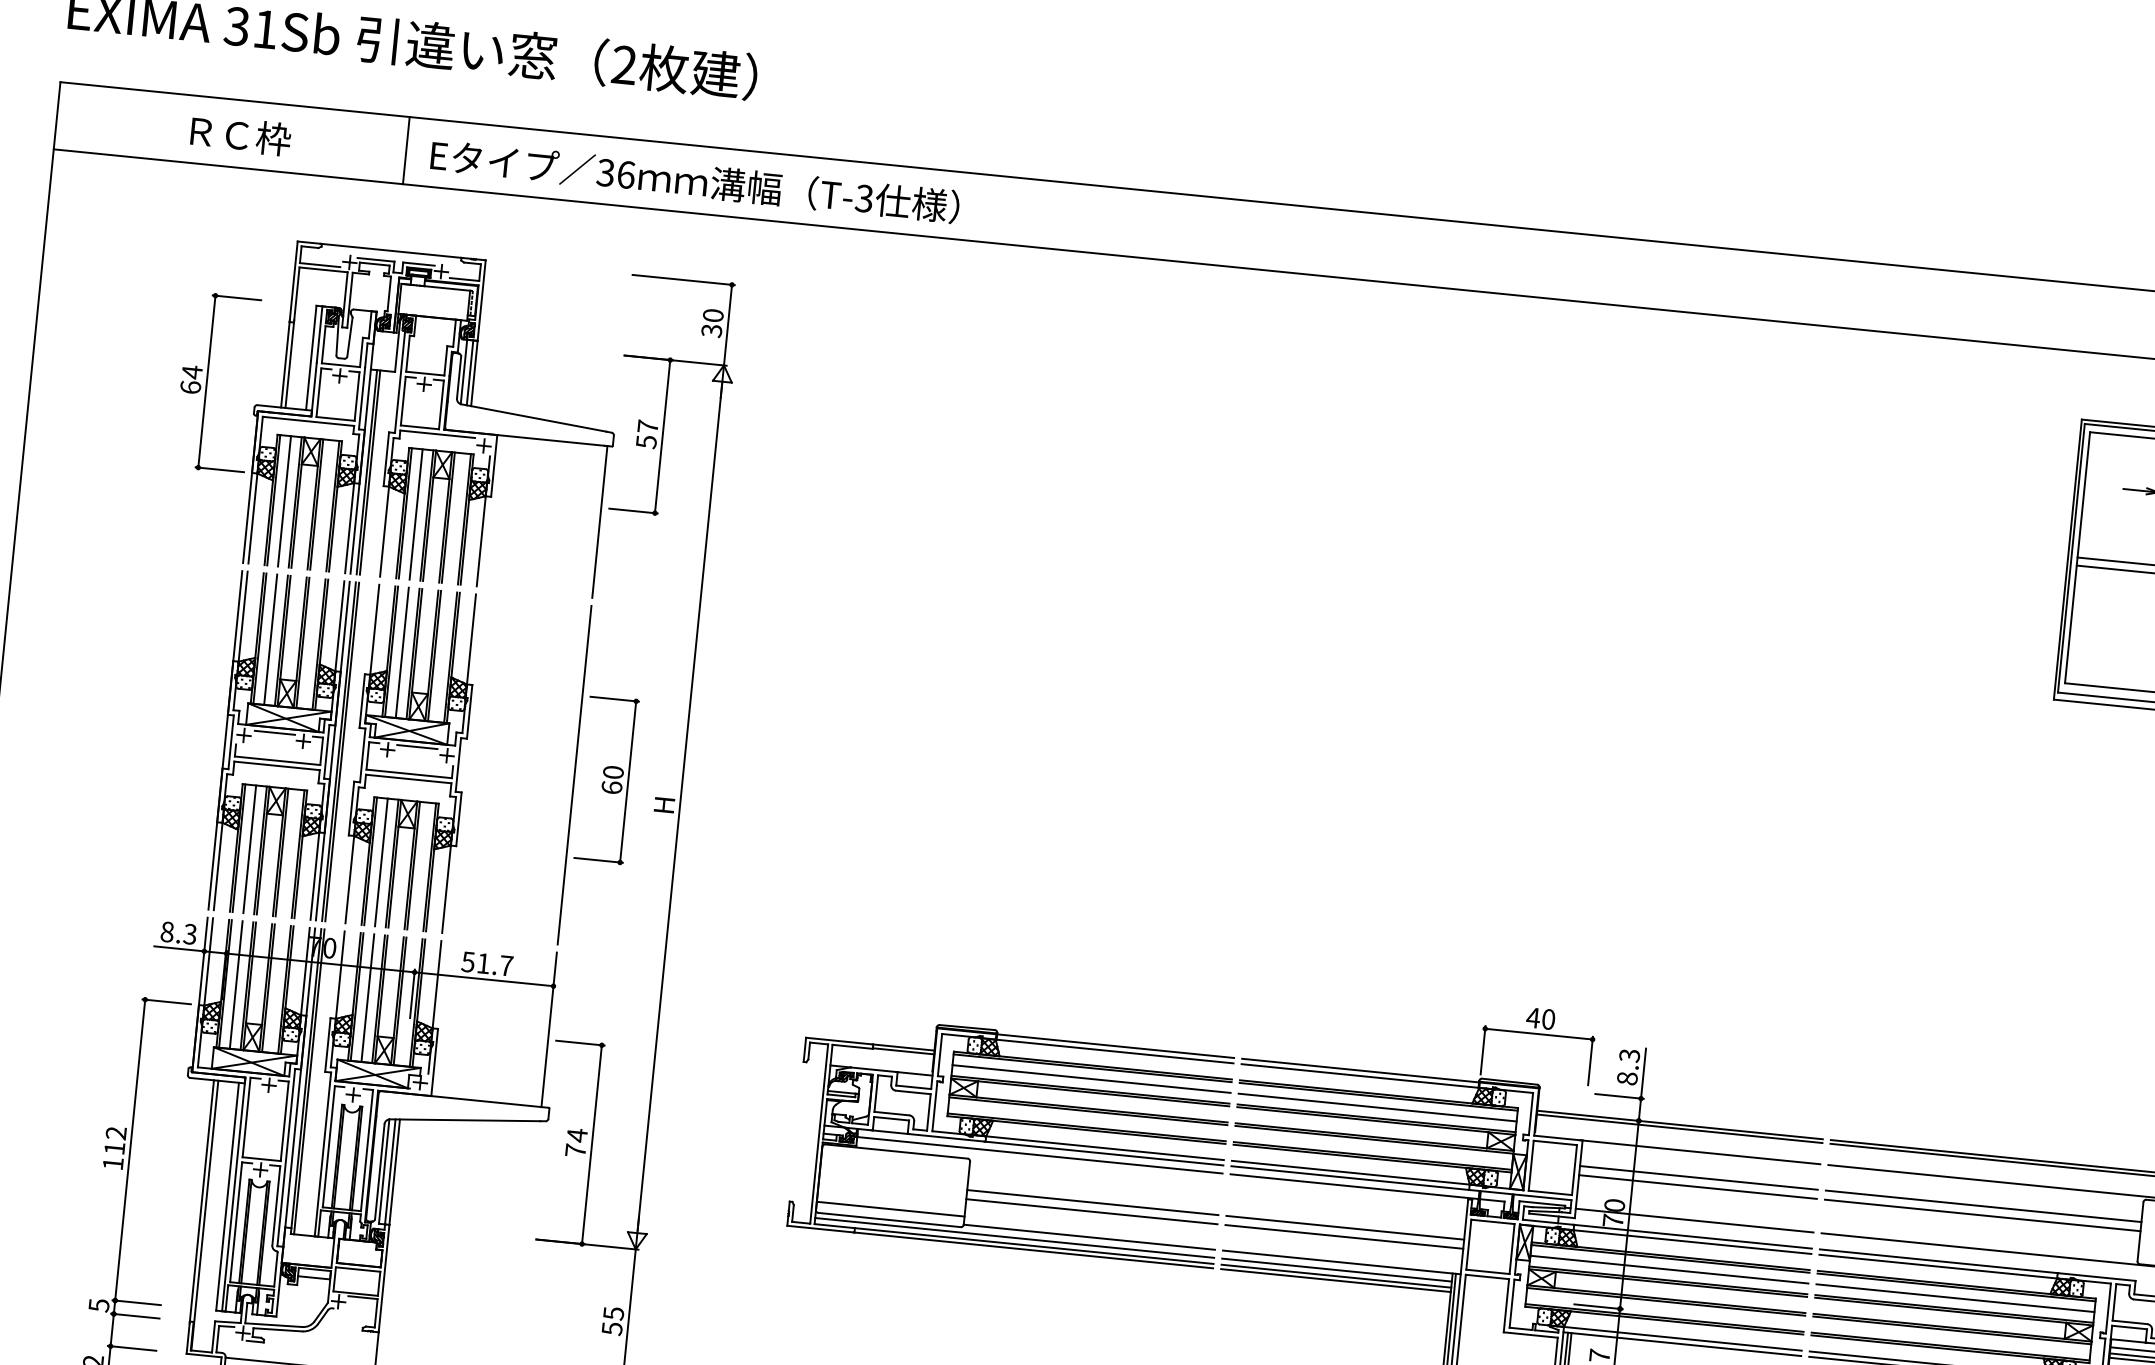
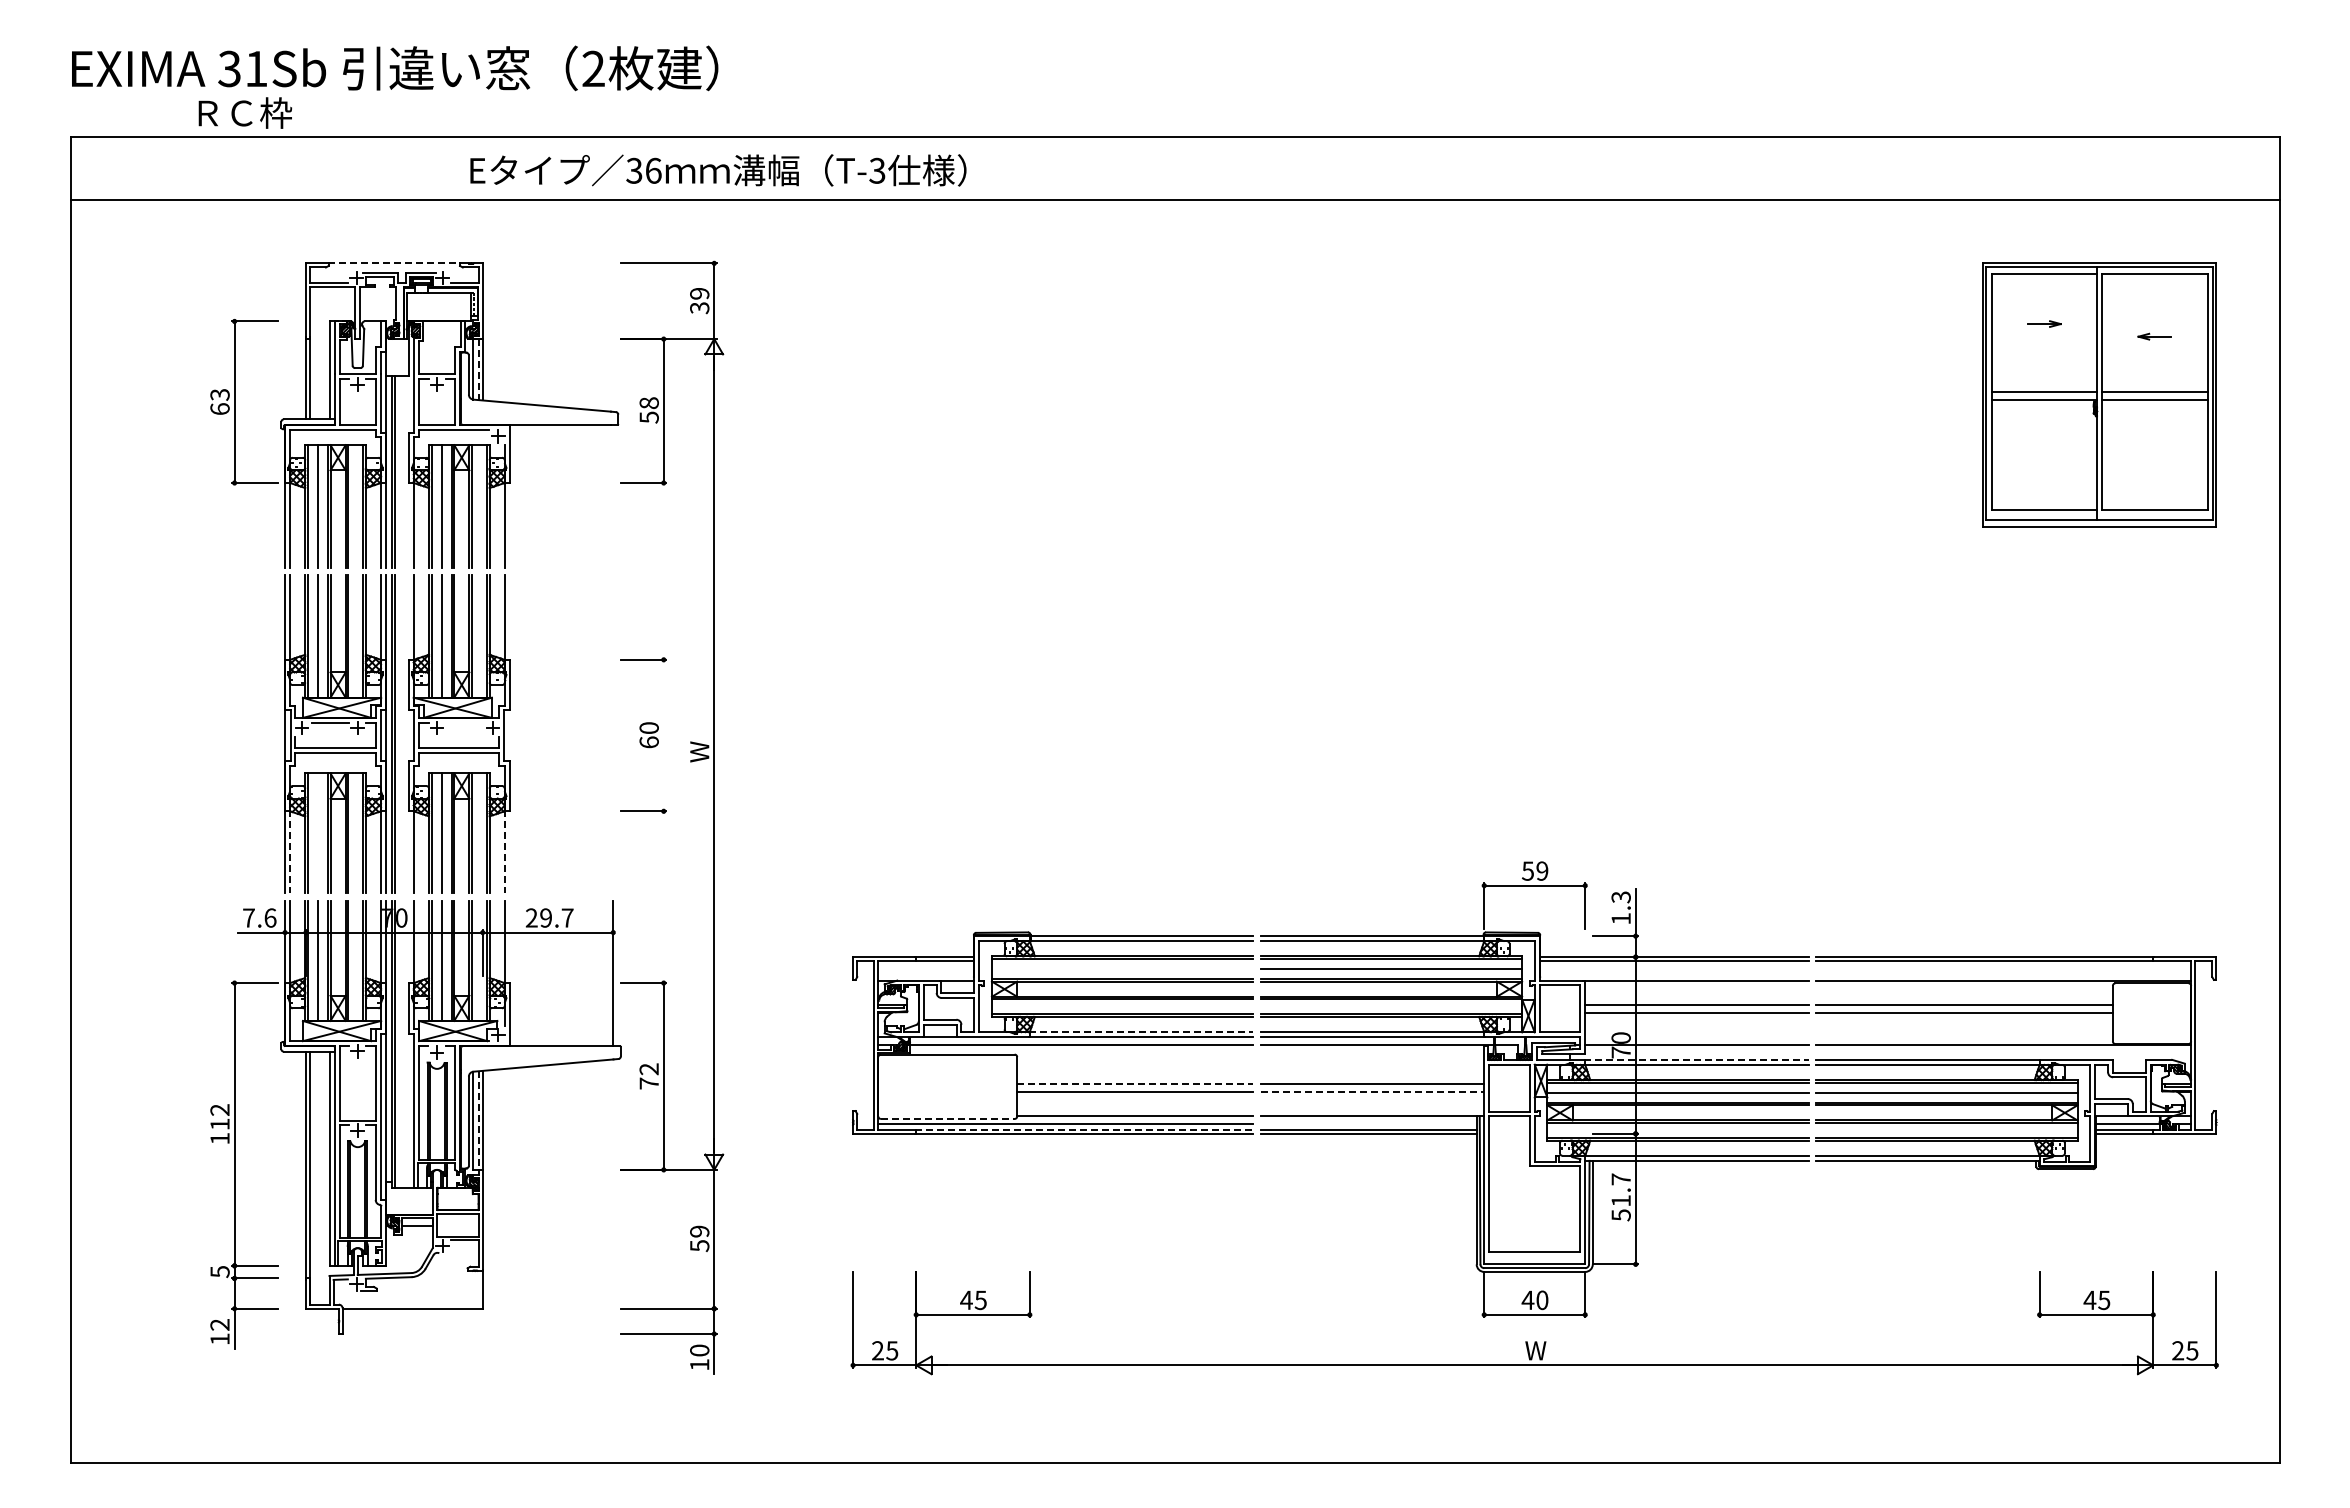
text: (241, 134) -> (245, 112), moved
line: (406, 150) -> (398, 168), removed
text: (695, 181) -> (718, 170), moved
line: (391, 251) -> (394, 263), solid -> dashed
text: (713, 315) -> (699, 293), 30 -> 39
text: (191, 371) -> (219, 394), 64 -> 63
line: (469, 373) -> (478, 370), solid -> dashed
text: (647, 426) -> (648, 403), 57 -> 58
line: (600, 521) -> (613, 495), removed
line: (417, 746) -> (464, 722), removed
line: (574, 775) -> (613, 734), removed
line: (627, 781) -> (663, 735), removed
text: (664, 802) -> (699, 751), H -> W
line: (249, 849) -> (317, 833), removed
line: (218, 865) -> (290, 851), solid -> dashed
line: (446, 888) -> (504, 851), solid -> dashed
text: (178, 932) -> (259, 917), 8.3 -> 7.6
text: (475, 962) -> (538, 917), 51.7 -> 29.7
text: (1540, 1017) -> (1534, 870), 40 -> 59
text: (1626, 1078) -> (1620, 918), 8.3 -> 1.3
line: (1091, 1079) -> (1122, 969), removed
text: (576, 1134) -> (648, 1068), 74 -> 72
line: (1104, 1148) -> (1141, 1032), solid -> dashed
line: (390, 1172) -> (478, 1121), solid -> dashed
line: (1093, 1202) -> (1135, 1083), solid -> dashed
line: (890, 1208) -> (947, 1108), removed
line: (889, 1219) -> (947, 1118), solid -> dashed
line: (1344, 1236) -> (1372, 1092), solid -> dashed
line: (1693, 1236) -> (1697, 1059), solid -> dashed
line: (1033, 1245) -> (1084, 1129), solid -> dashed
line: (1336, 1270) -> (1368, 1124), removed
text: (613, 1313) -> (699, 1231), 55 -> 59

